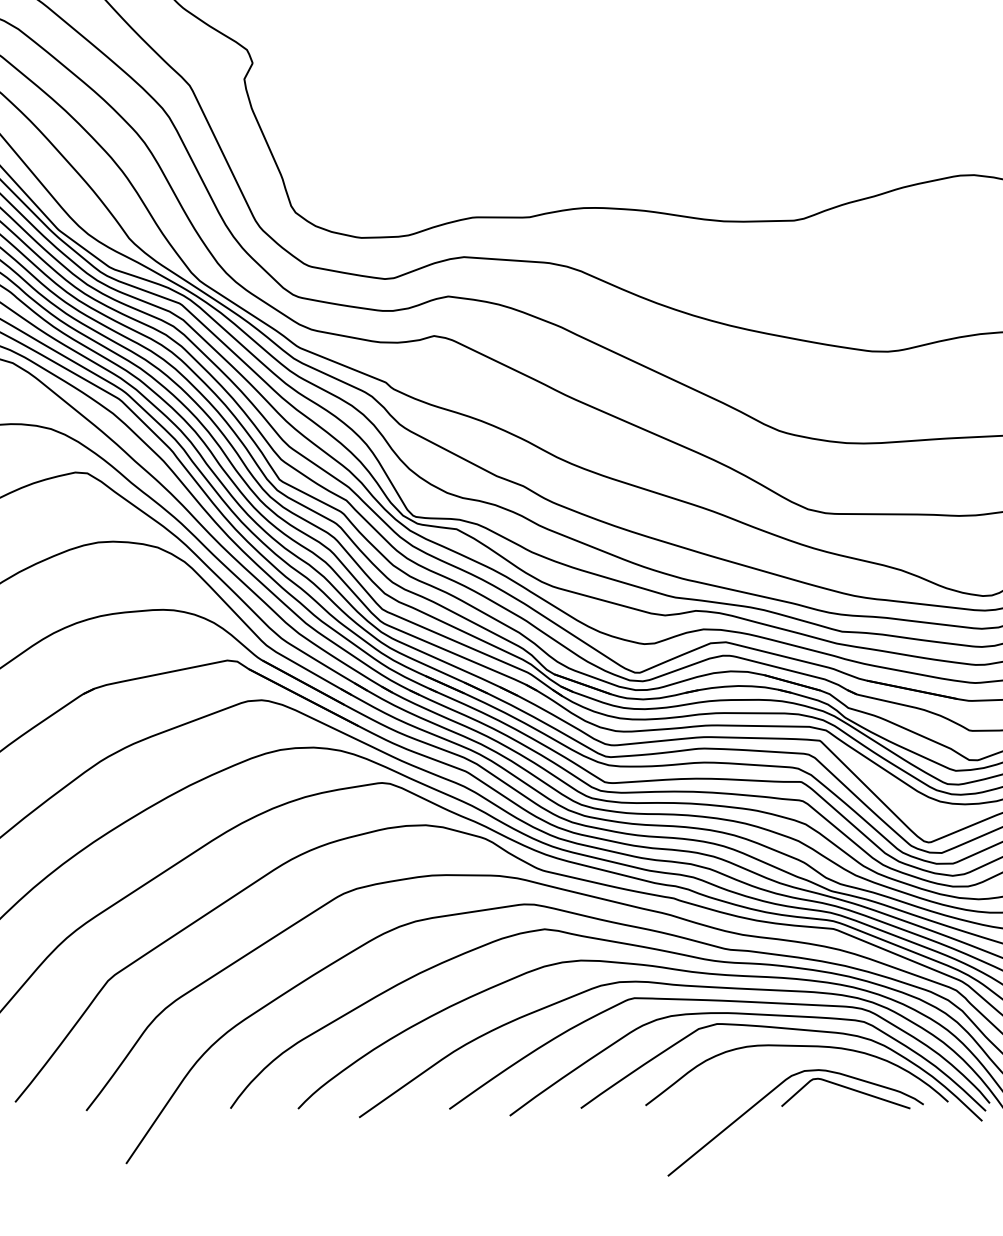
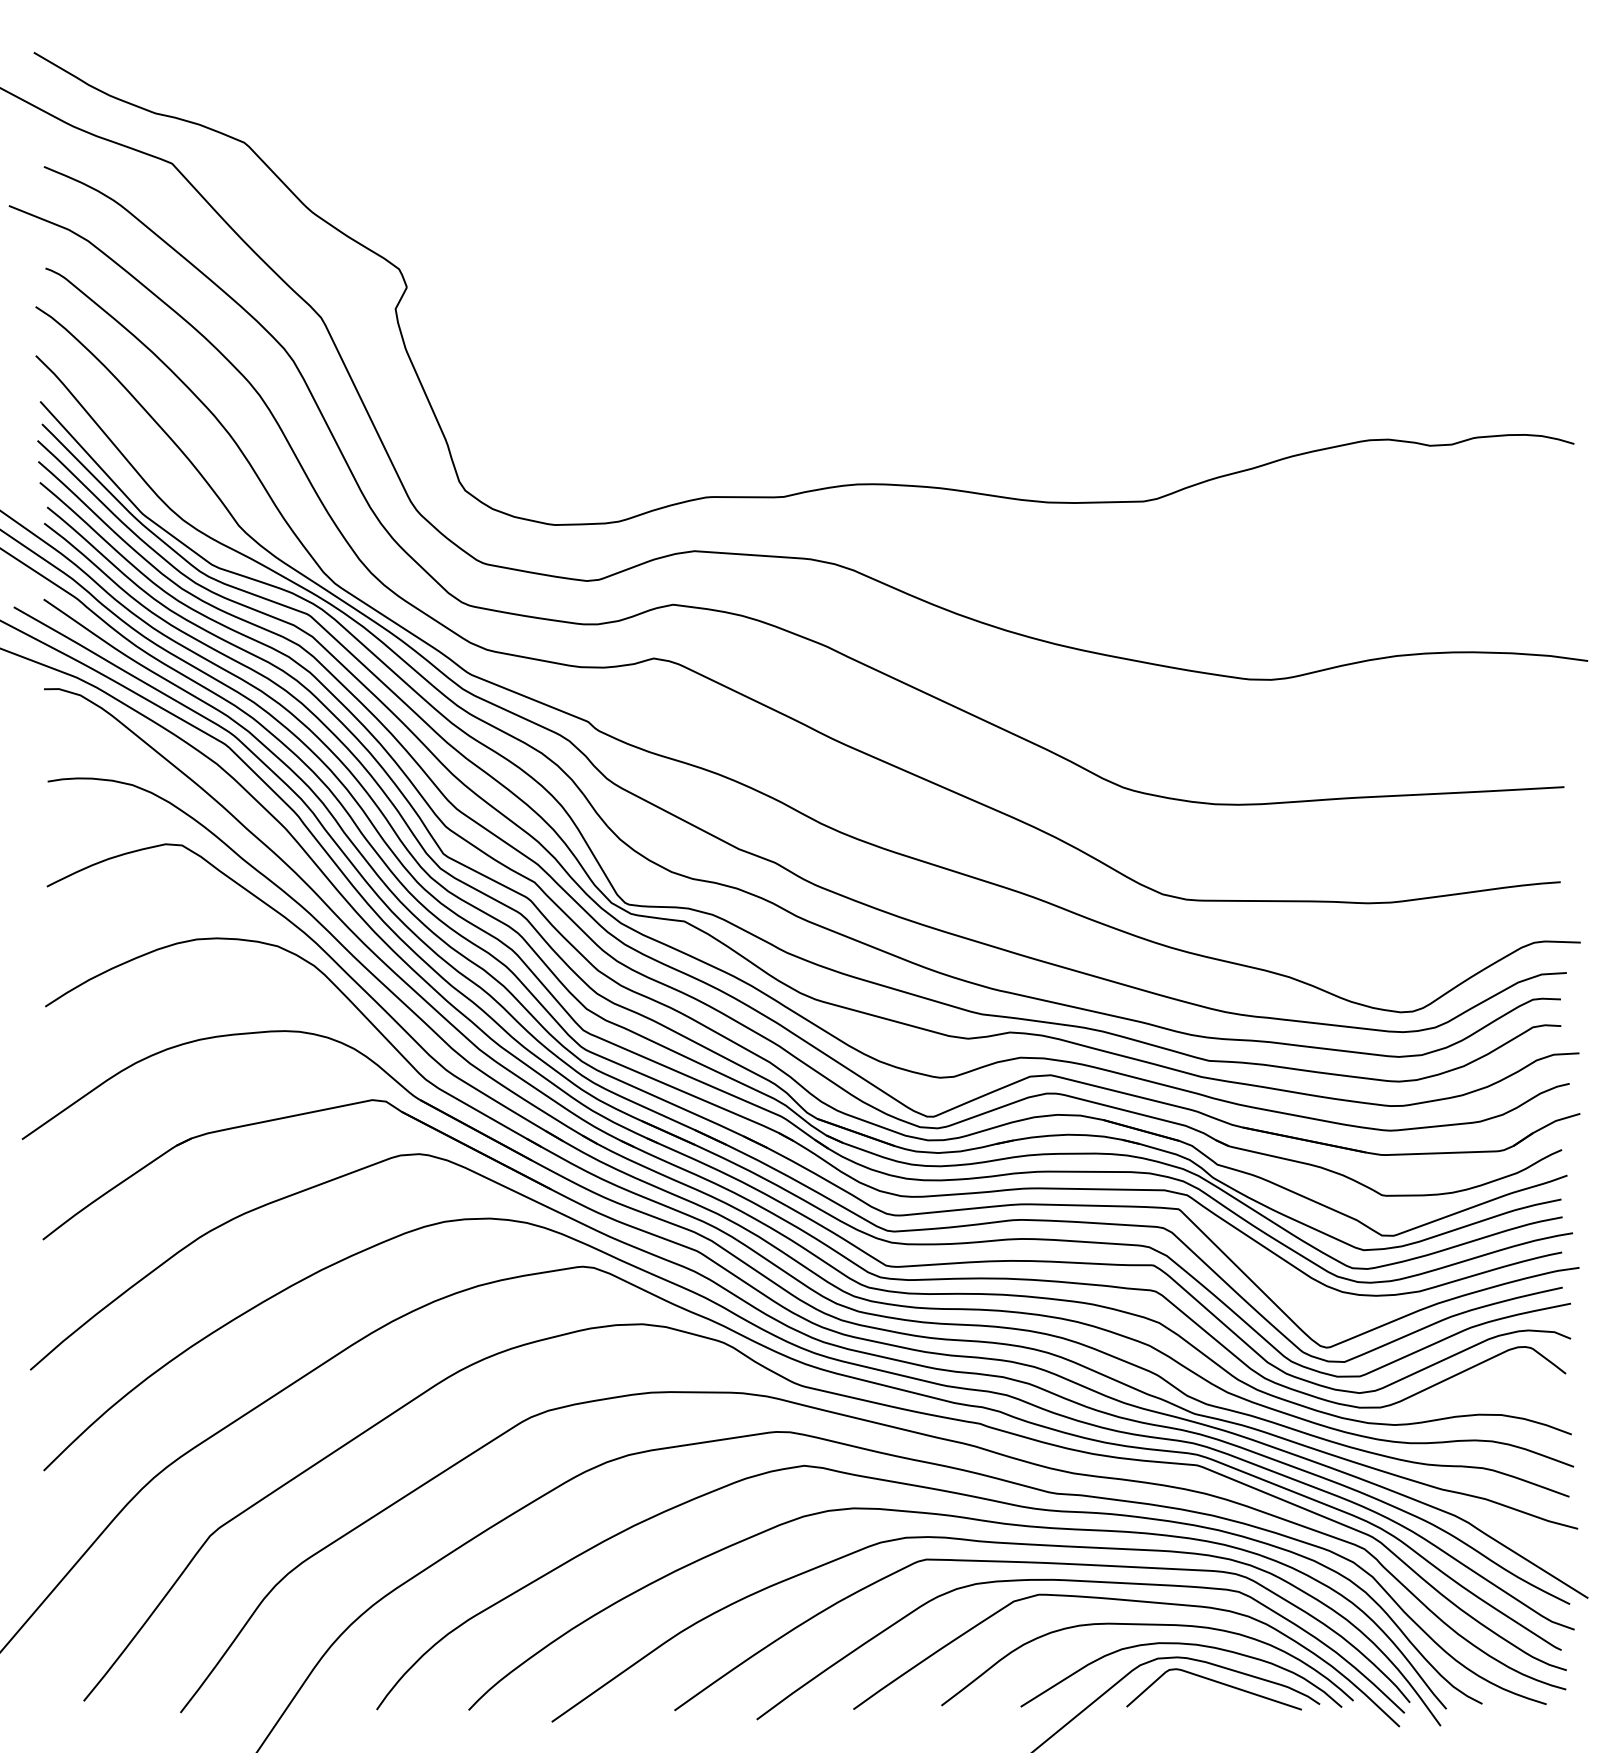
curve: (821, 1060) -> (1181, 1644), added

